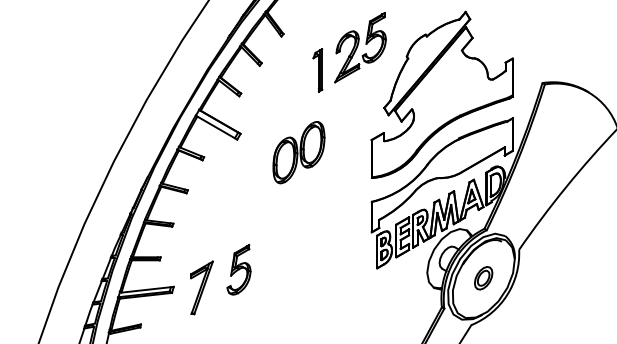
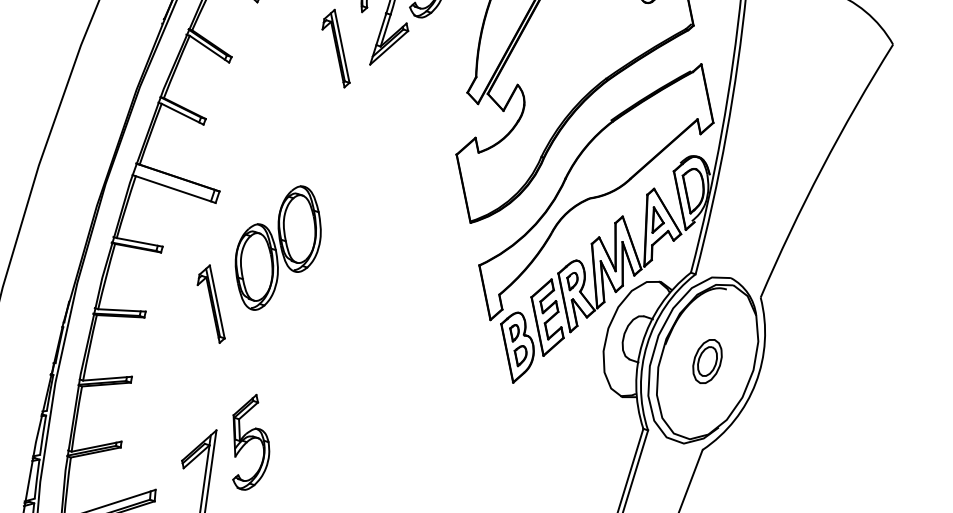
part: (298, 152) -> (277, 247), moved
part: (222, 193) -> (208, 304), added
part: (238, 269) -> (246, 442), moved

